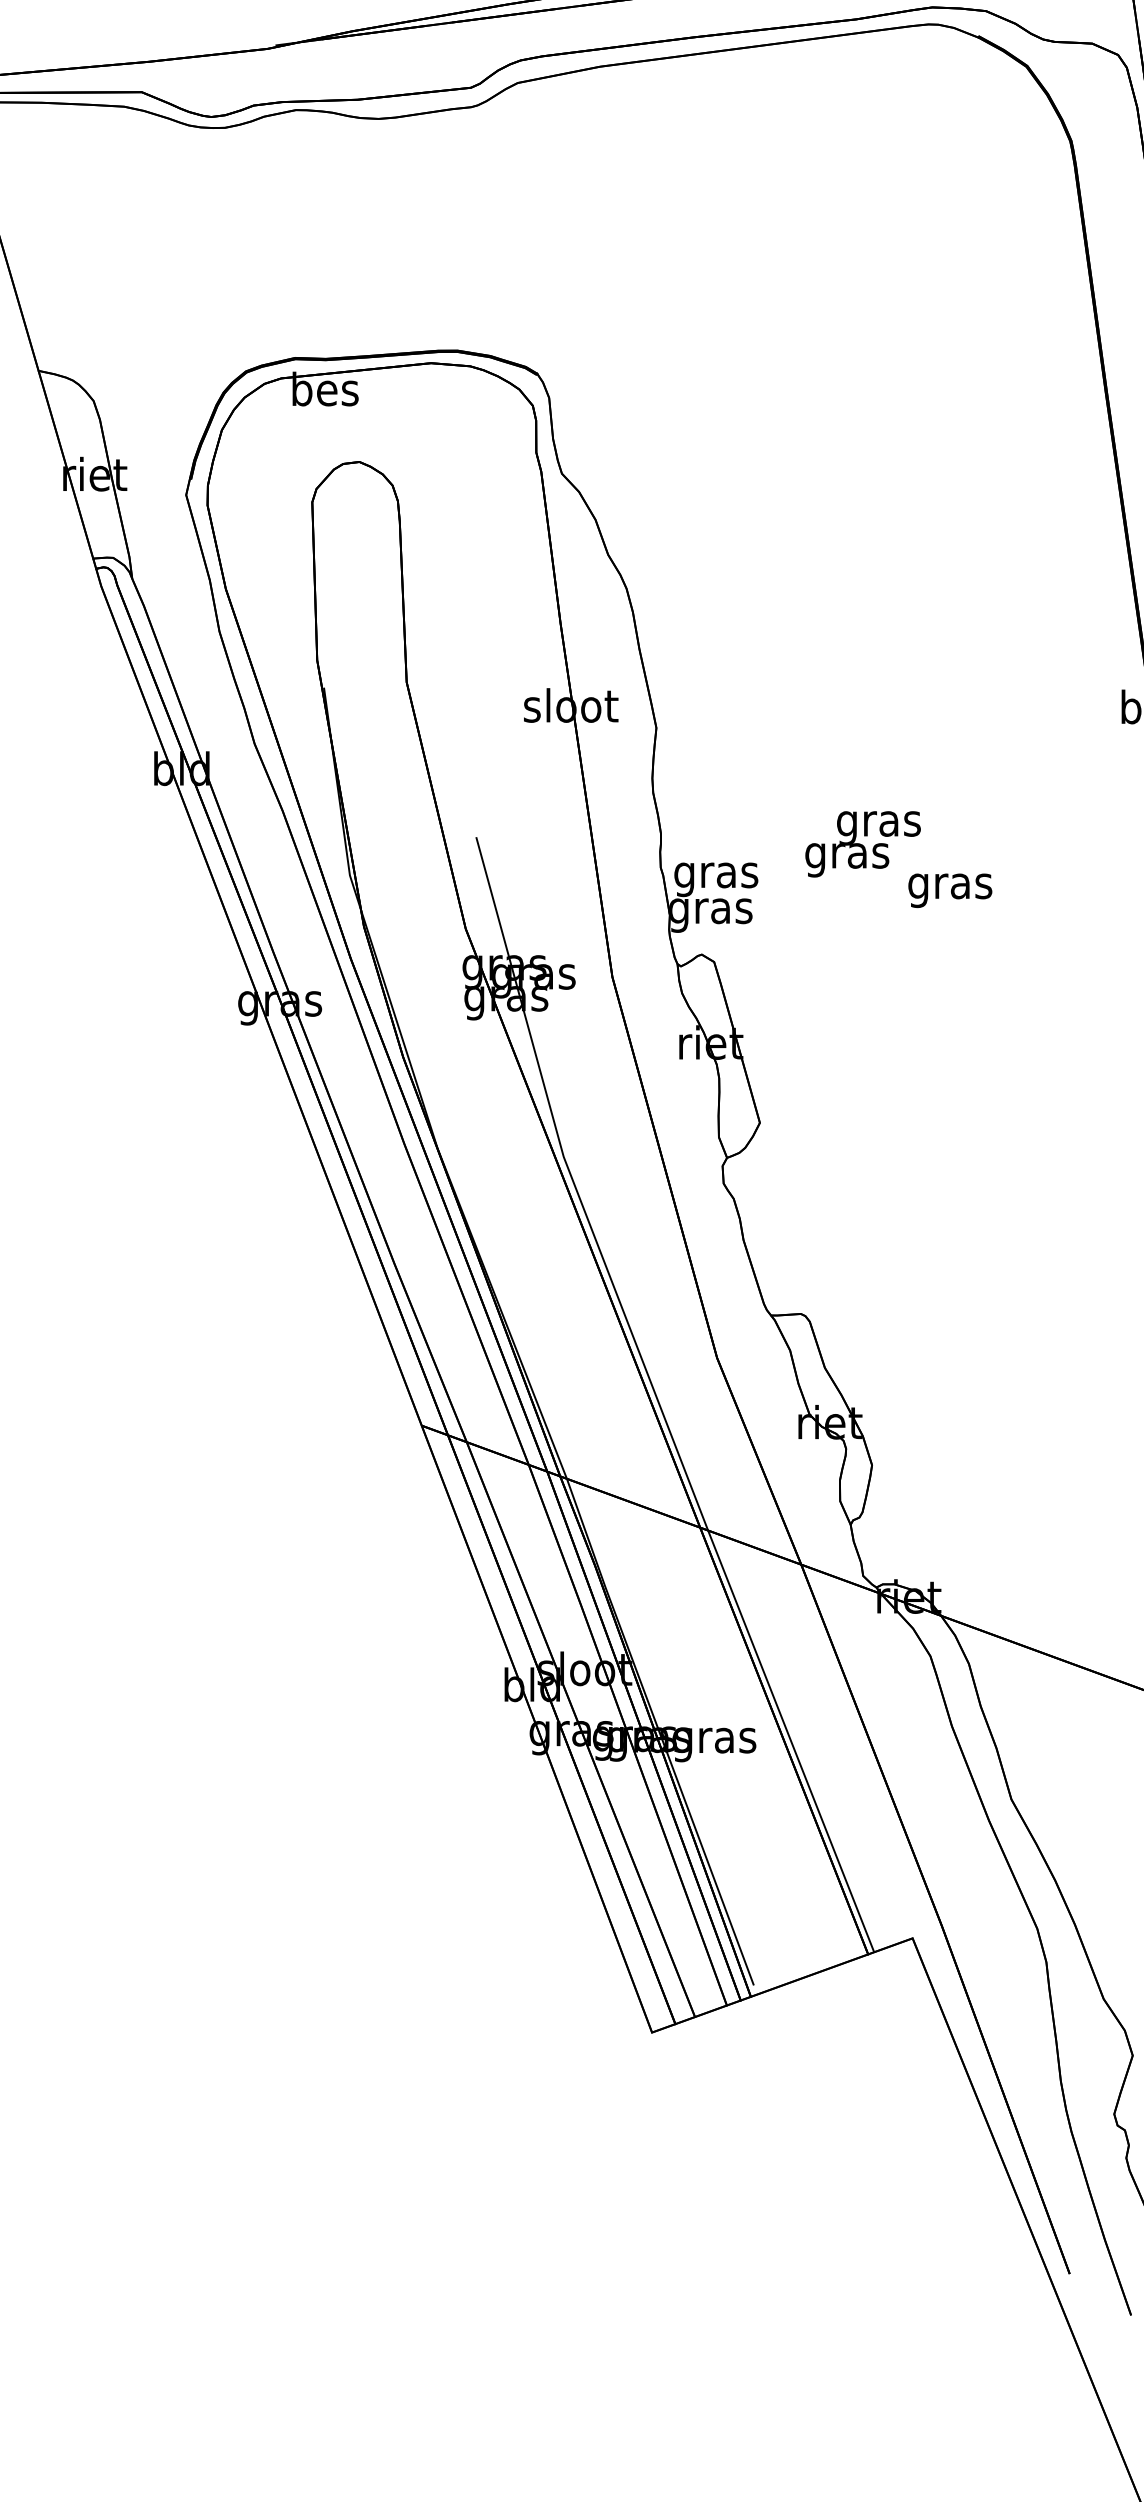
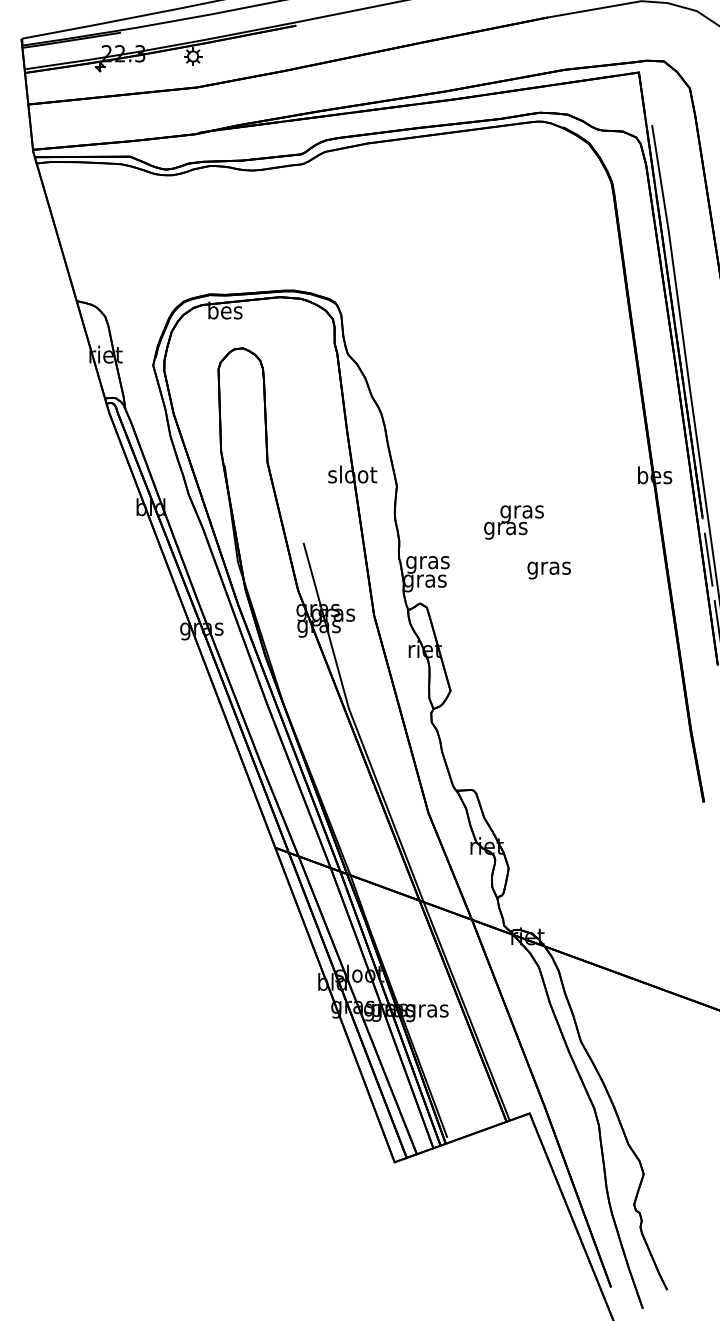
text: (862, 844) -> (513, 522), moved

